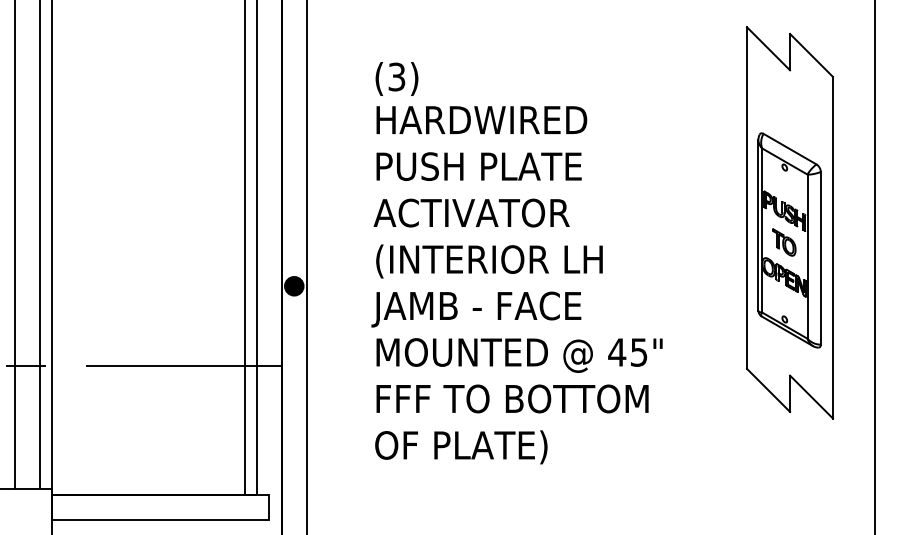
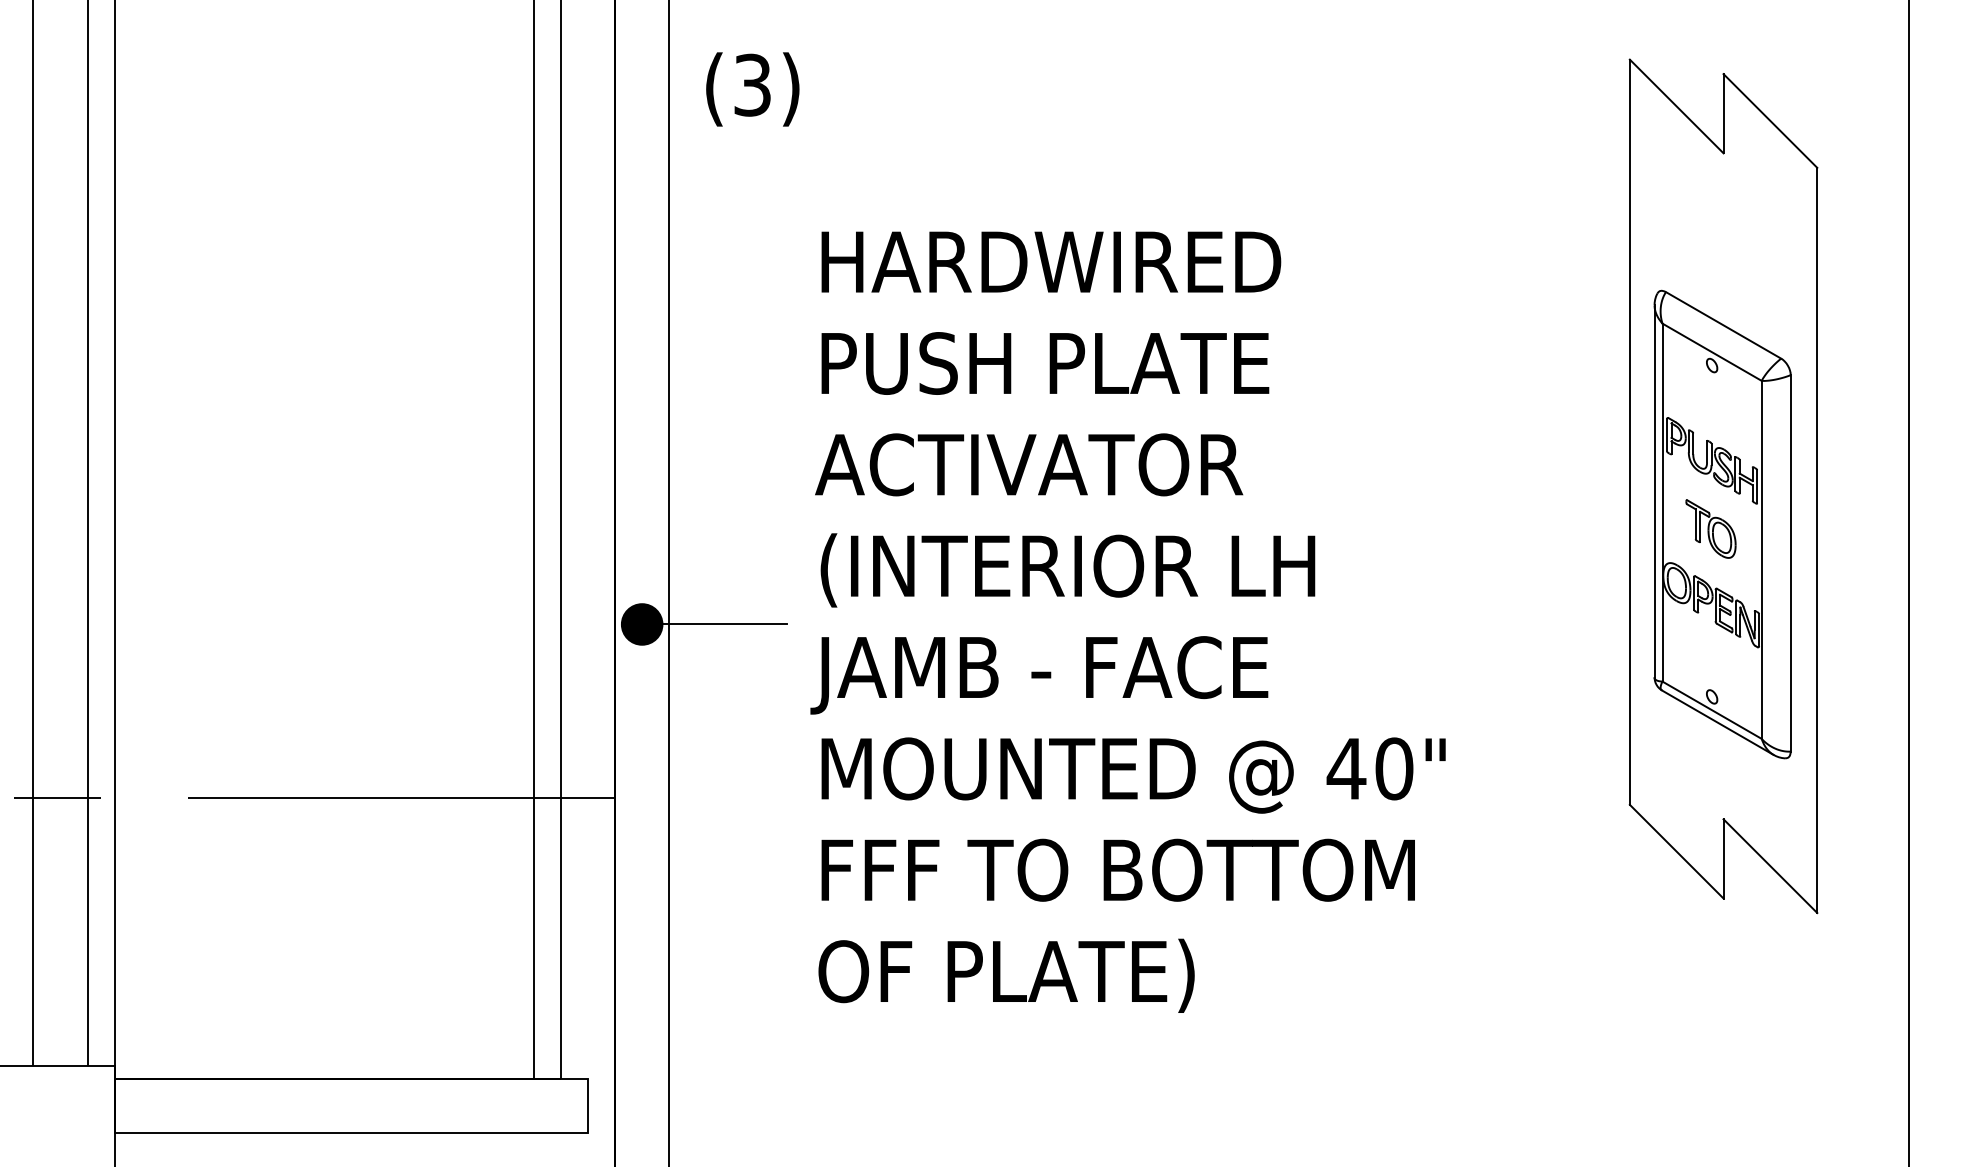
text: (396, 78) -> (751, 88), moved
line: (331, 286) -> (723, 624), added
text: (638, 352) -> (1392, 768), 45" -> 40"

